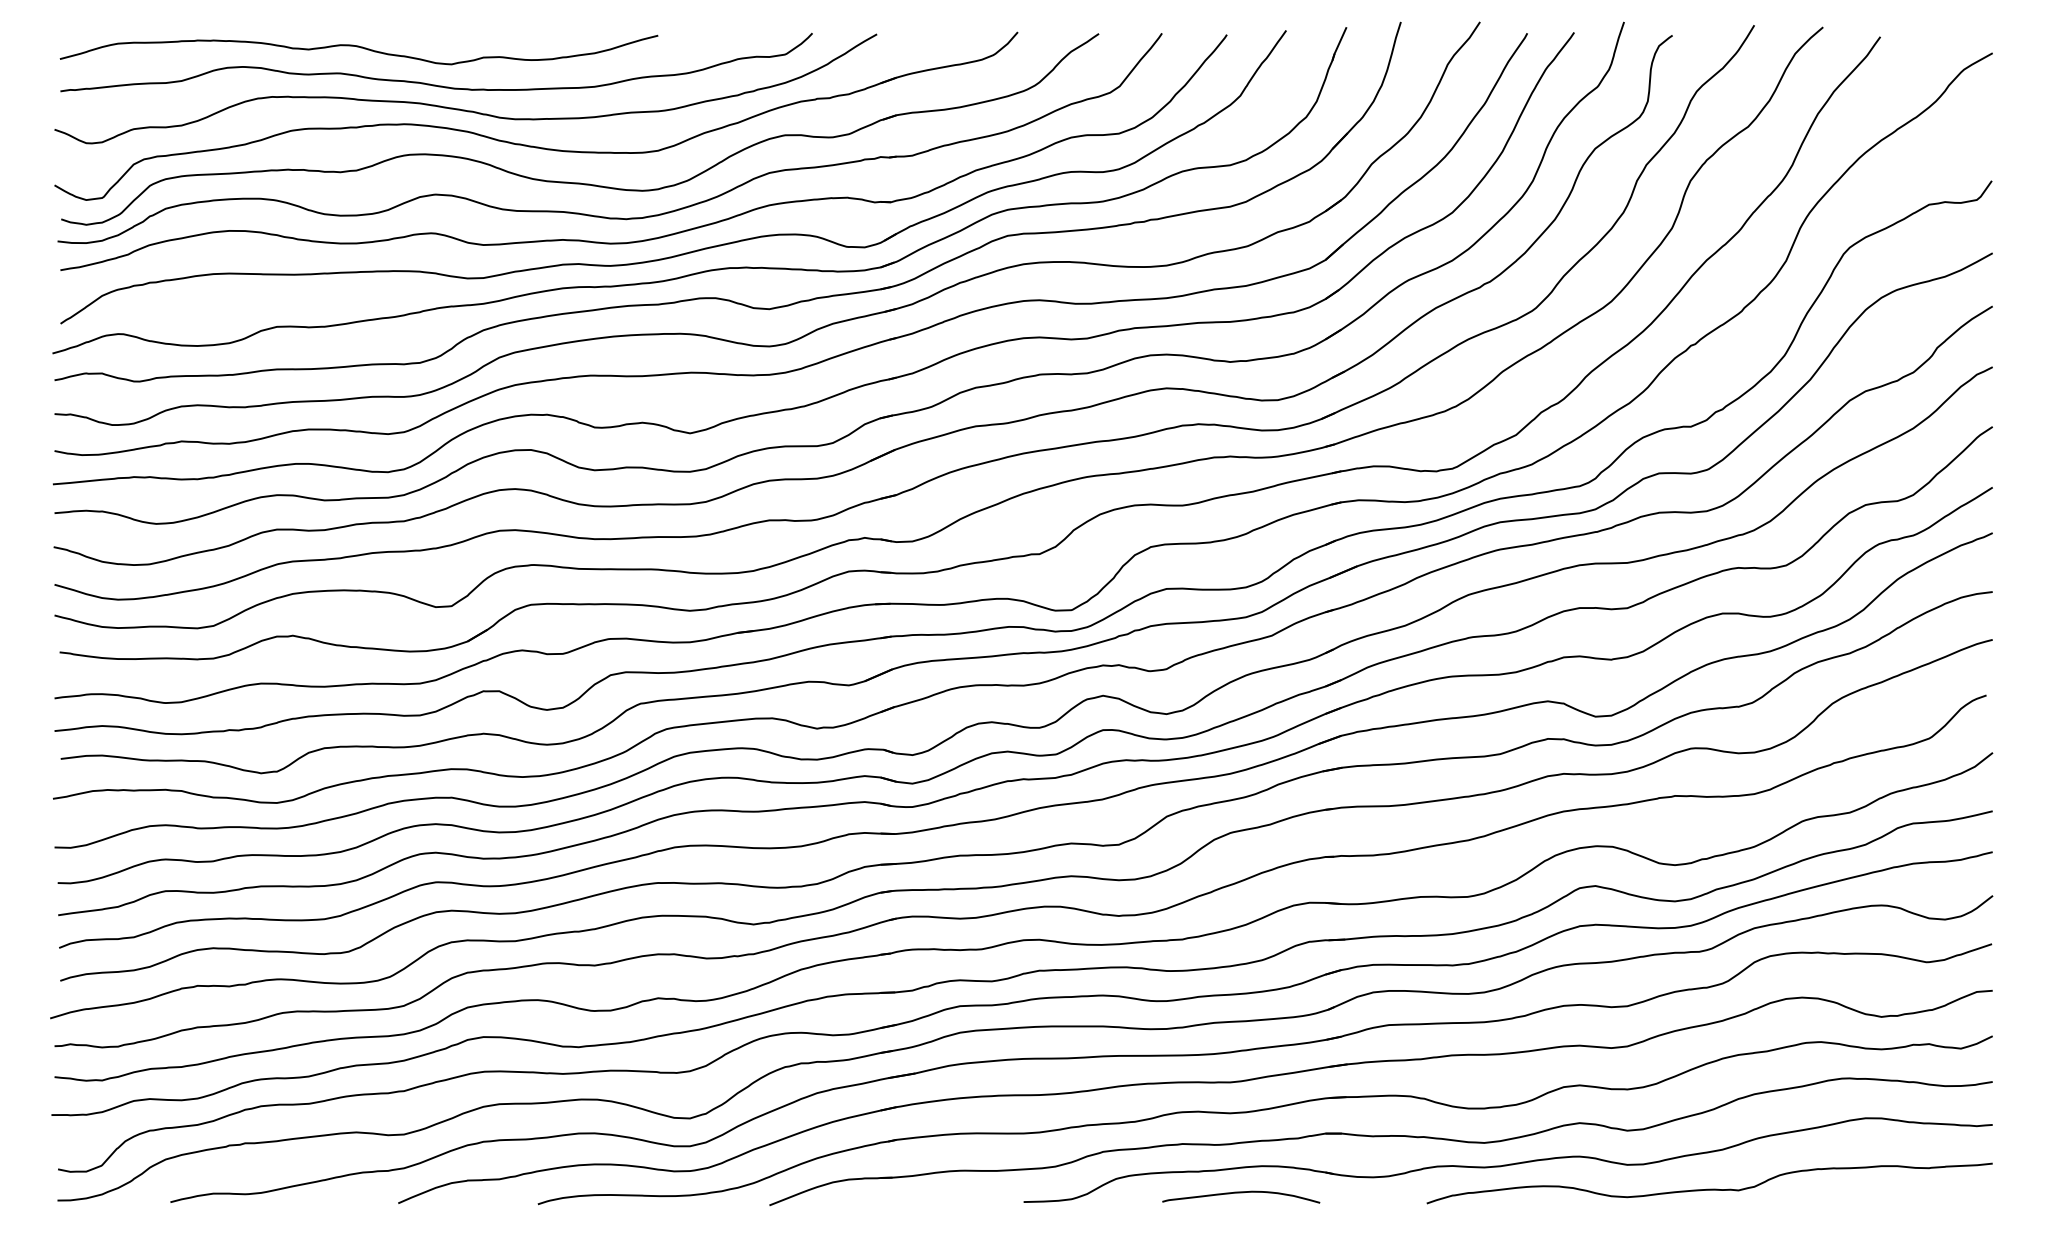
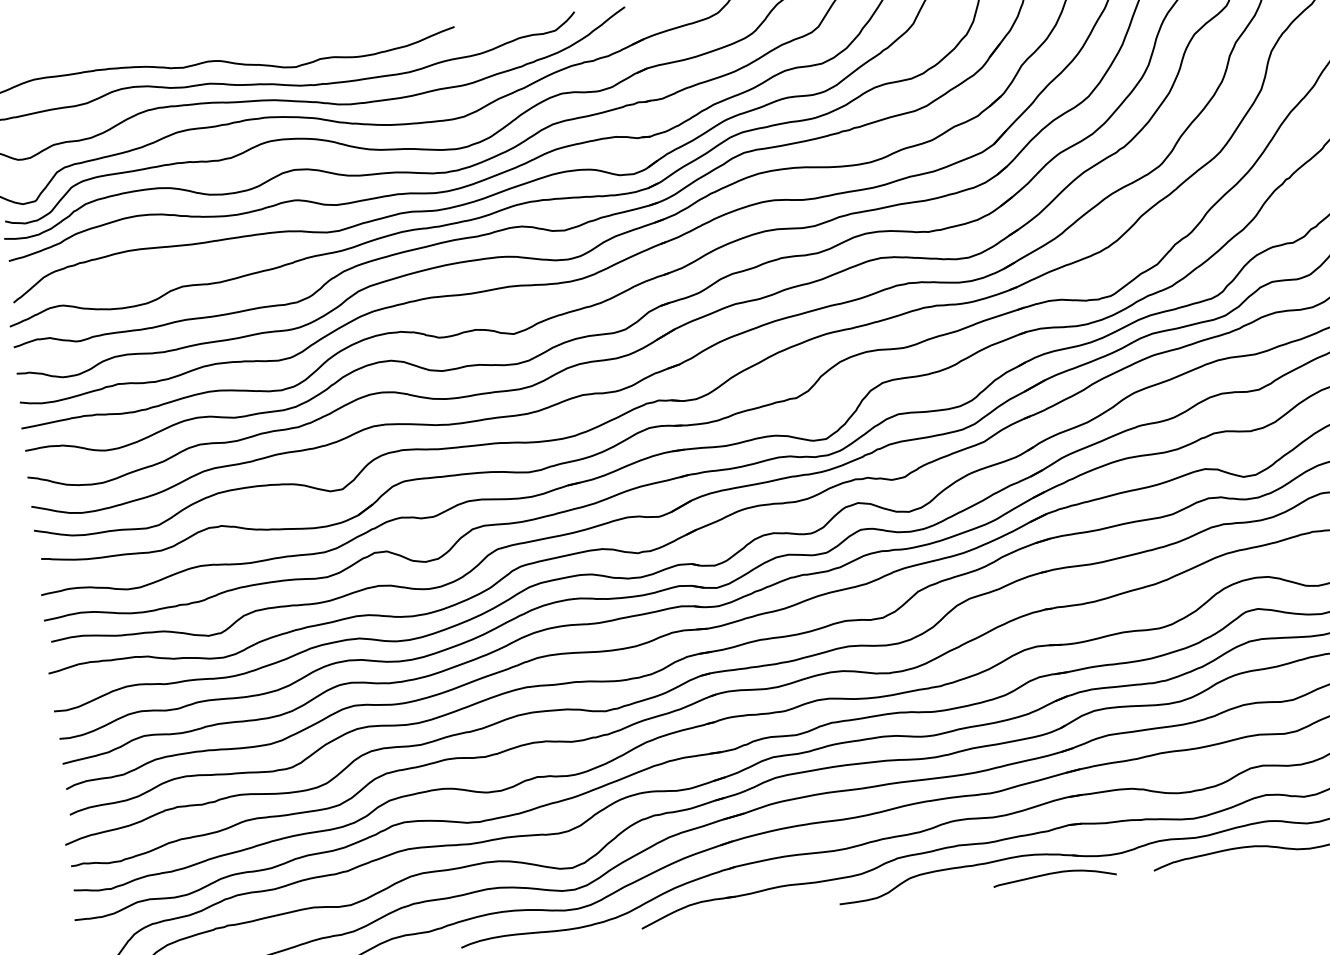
curve: (1241, 1193) -> (1054, 873), moved

